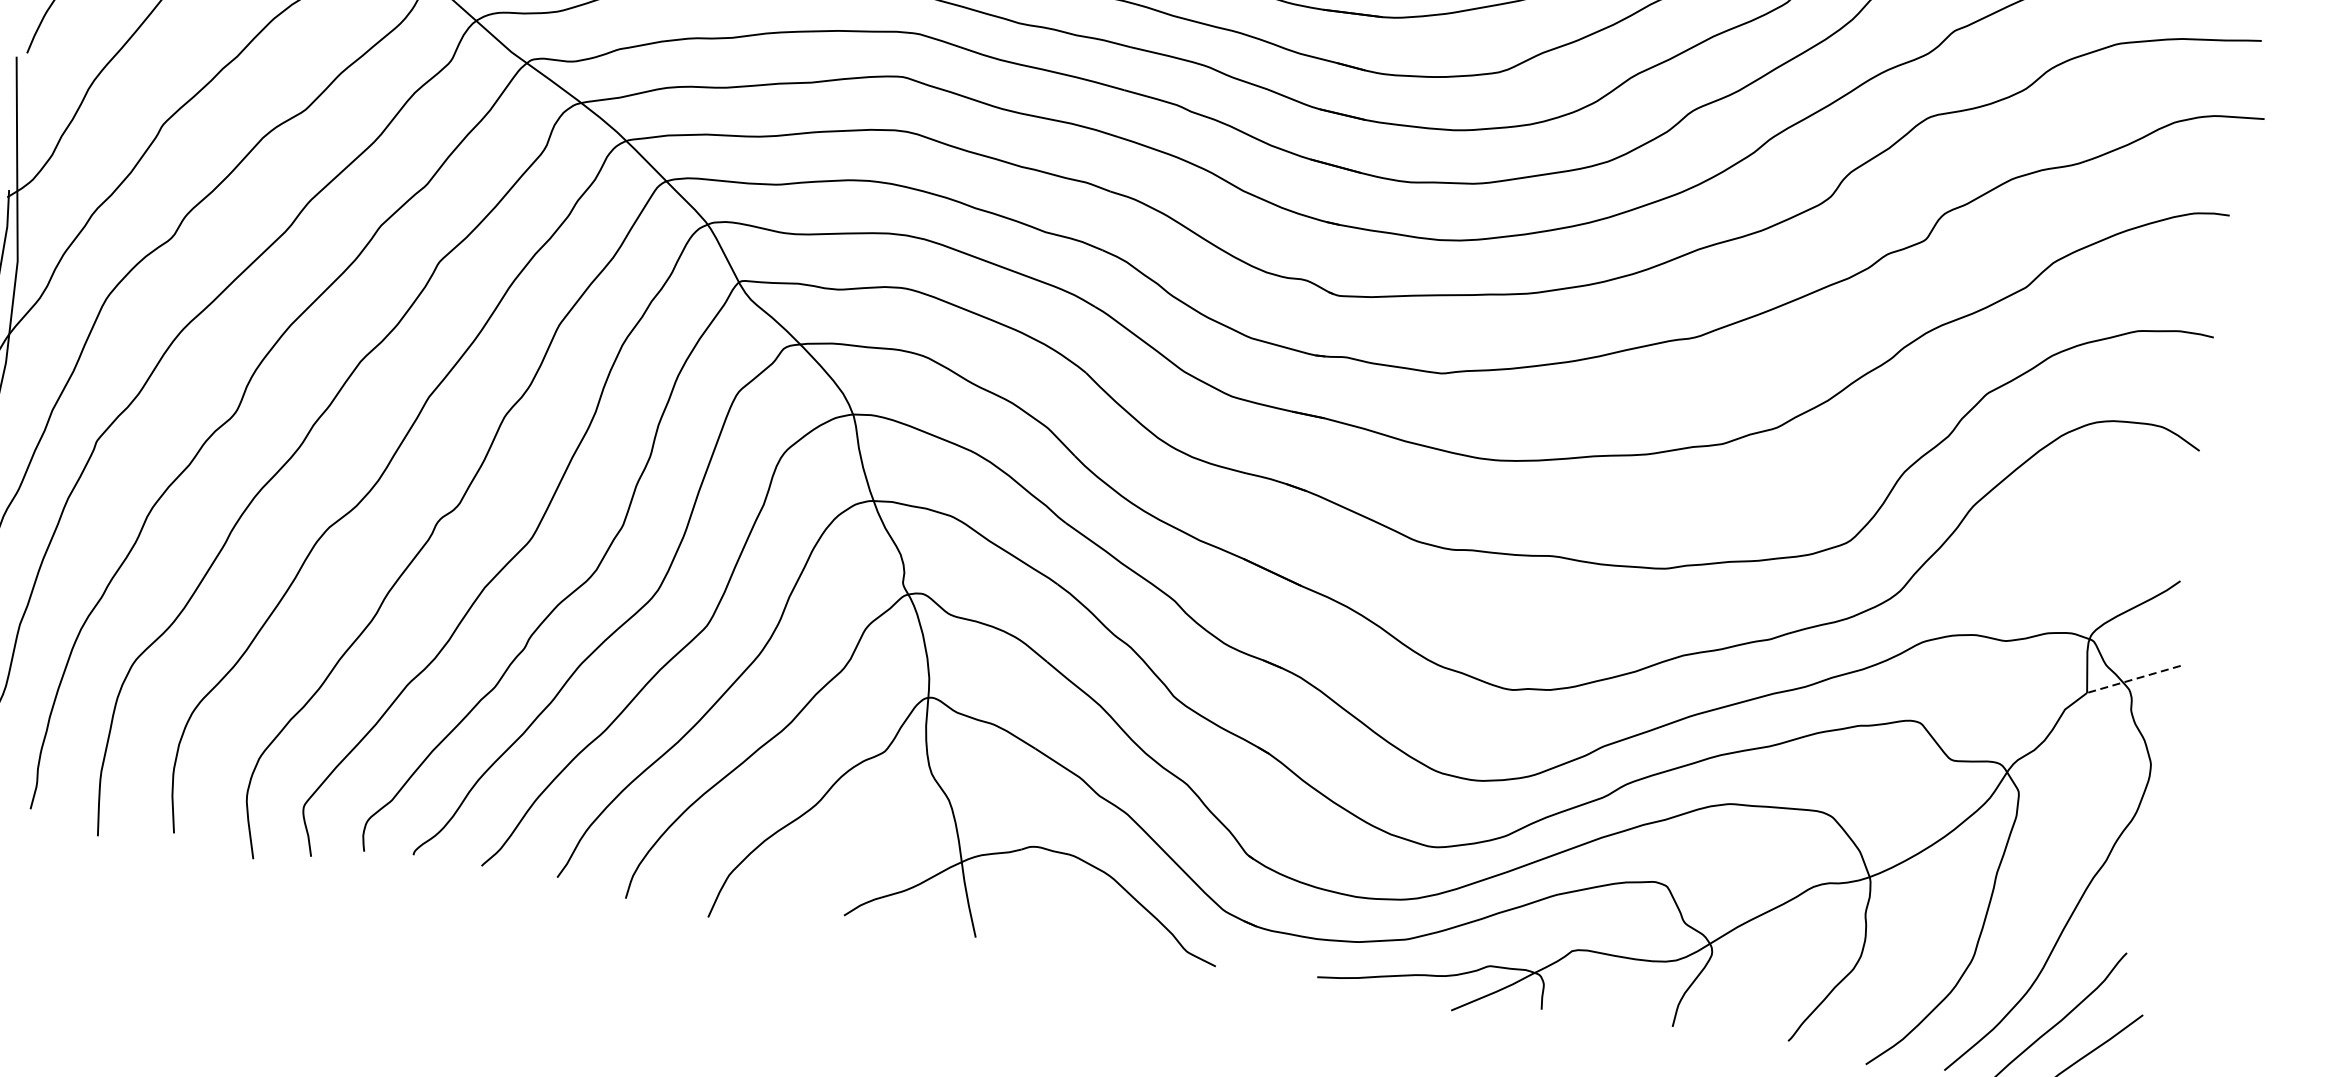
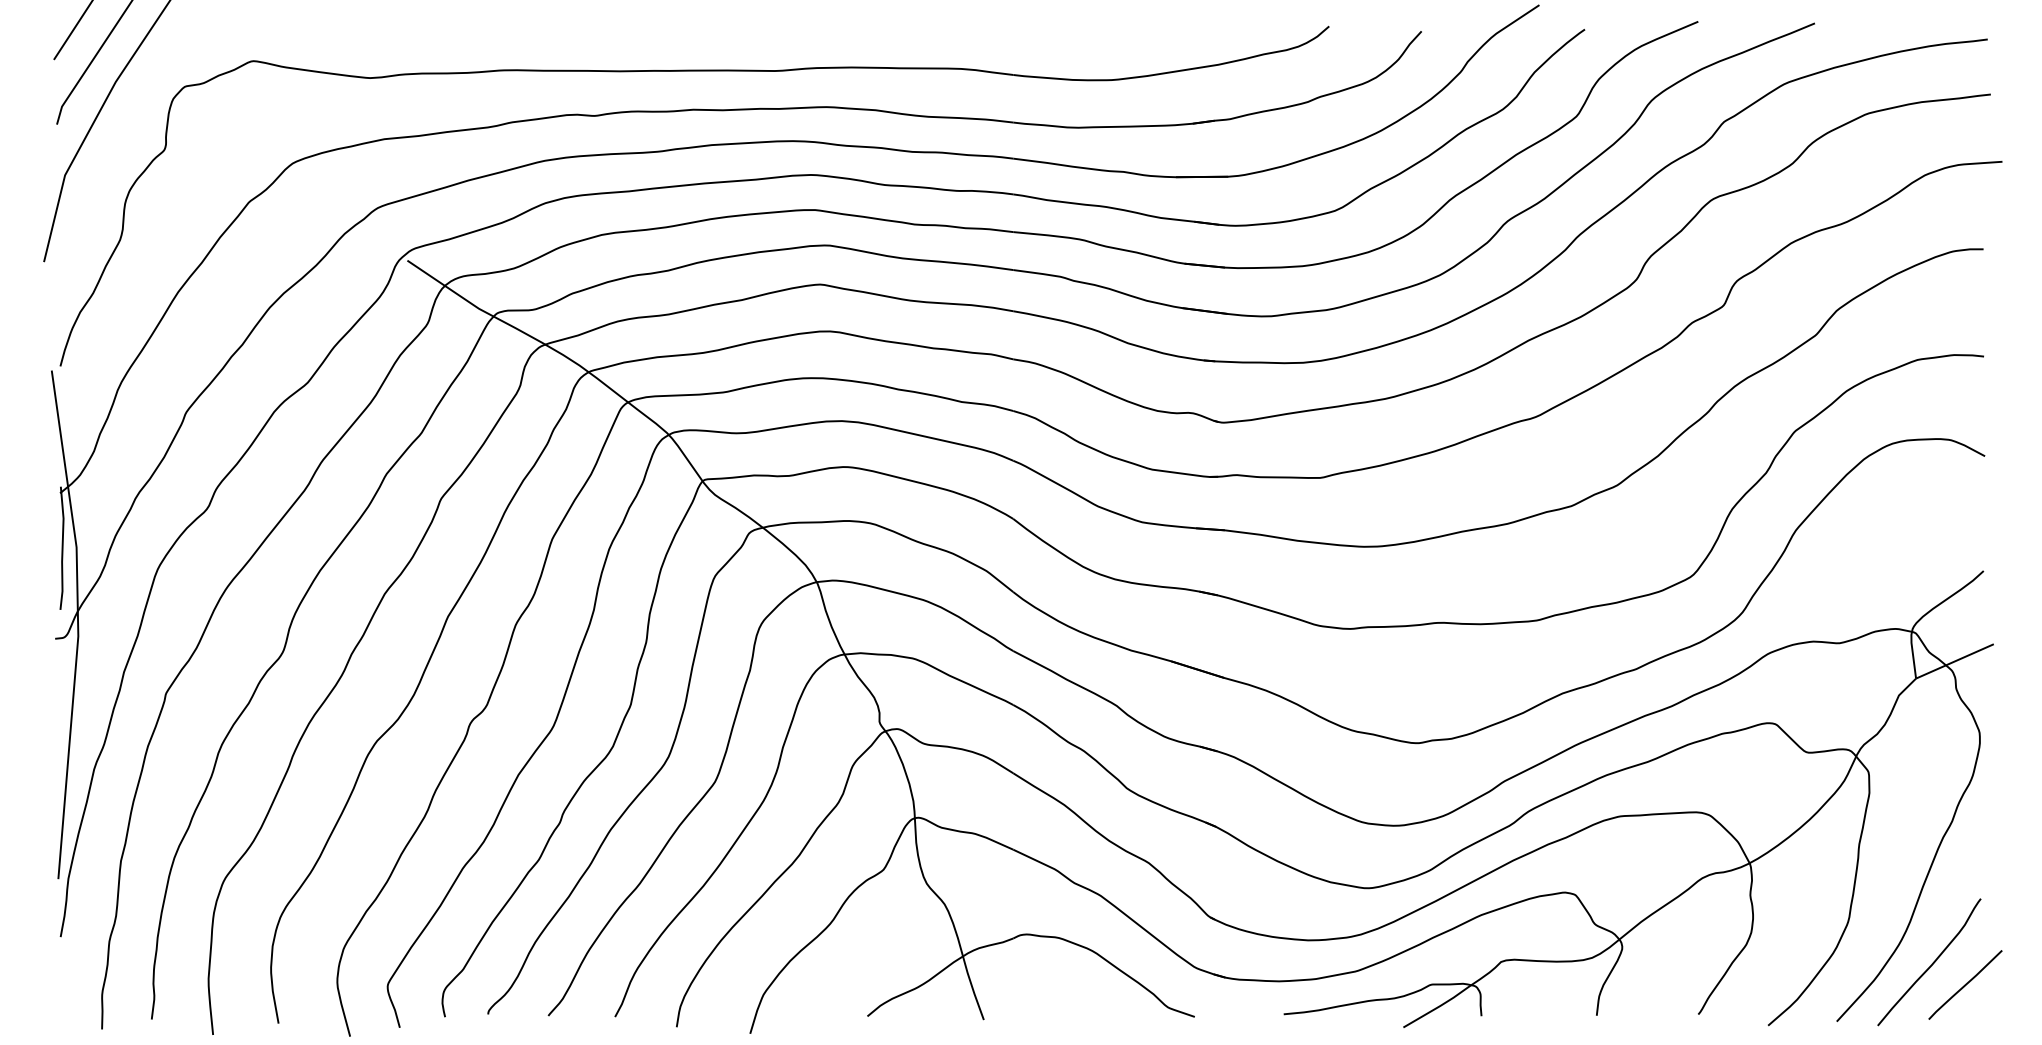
line: (2133, 679) -> (1954, 661), dashed -> solid

